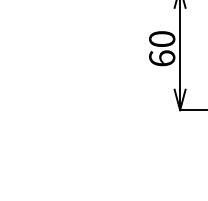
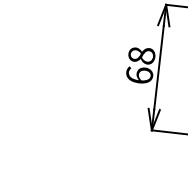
text: (162, 39) -> (142, 56), 60 -> 68

